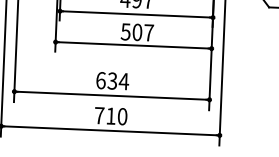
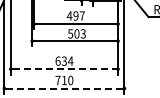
text: (147, 32) -> (82, 33), 507 -> 503
line: (112, 96) -> (64, 69), solid -> dashed
line: (110, 130) -> (64, 88), solid -> dashed

